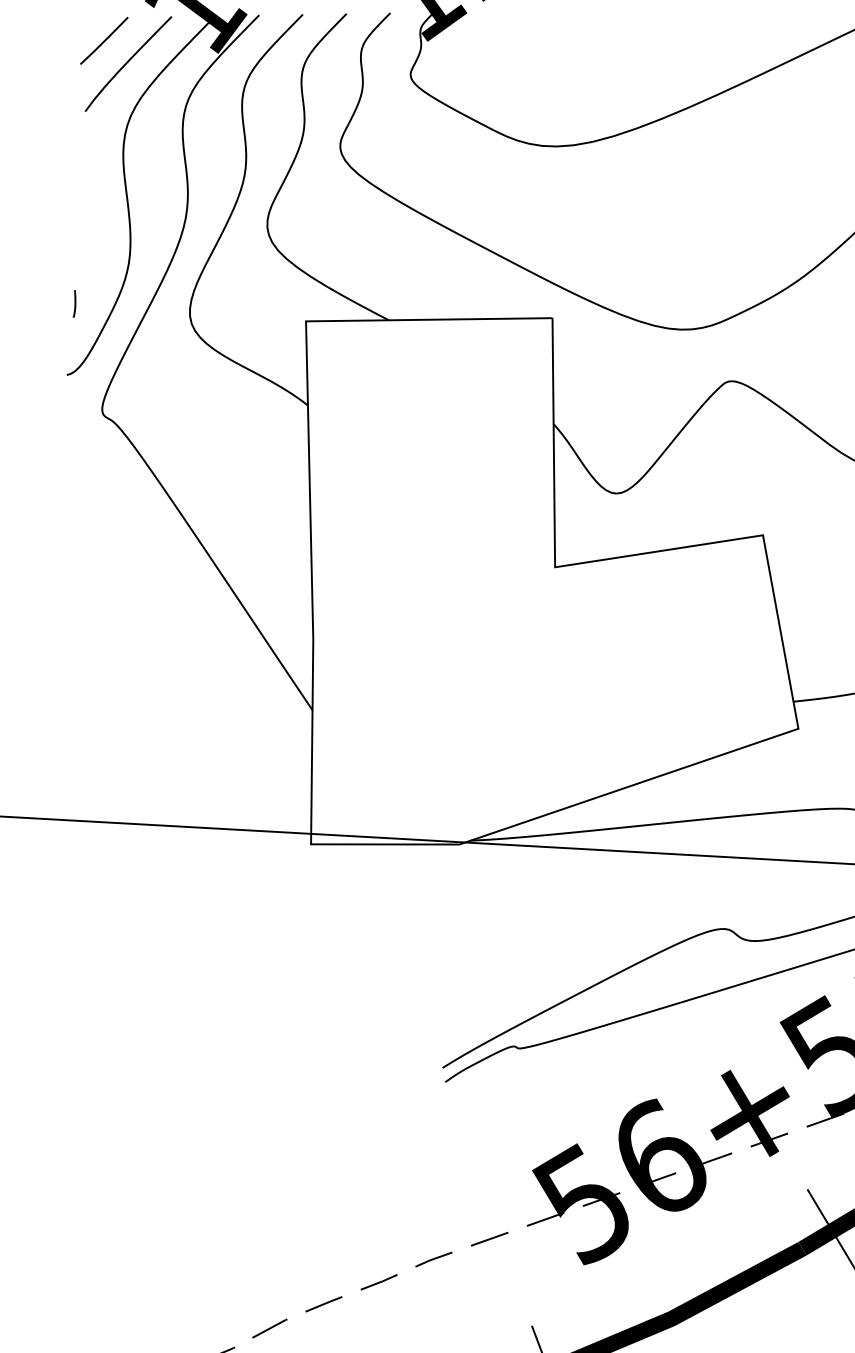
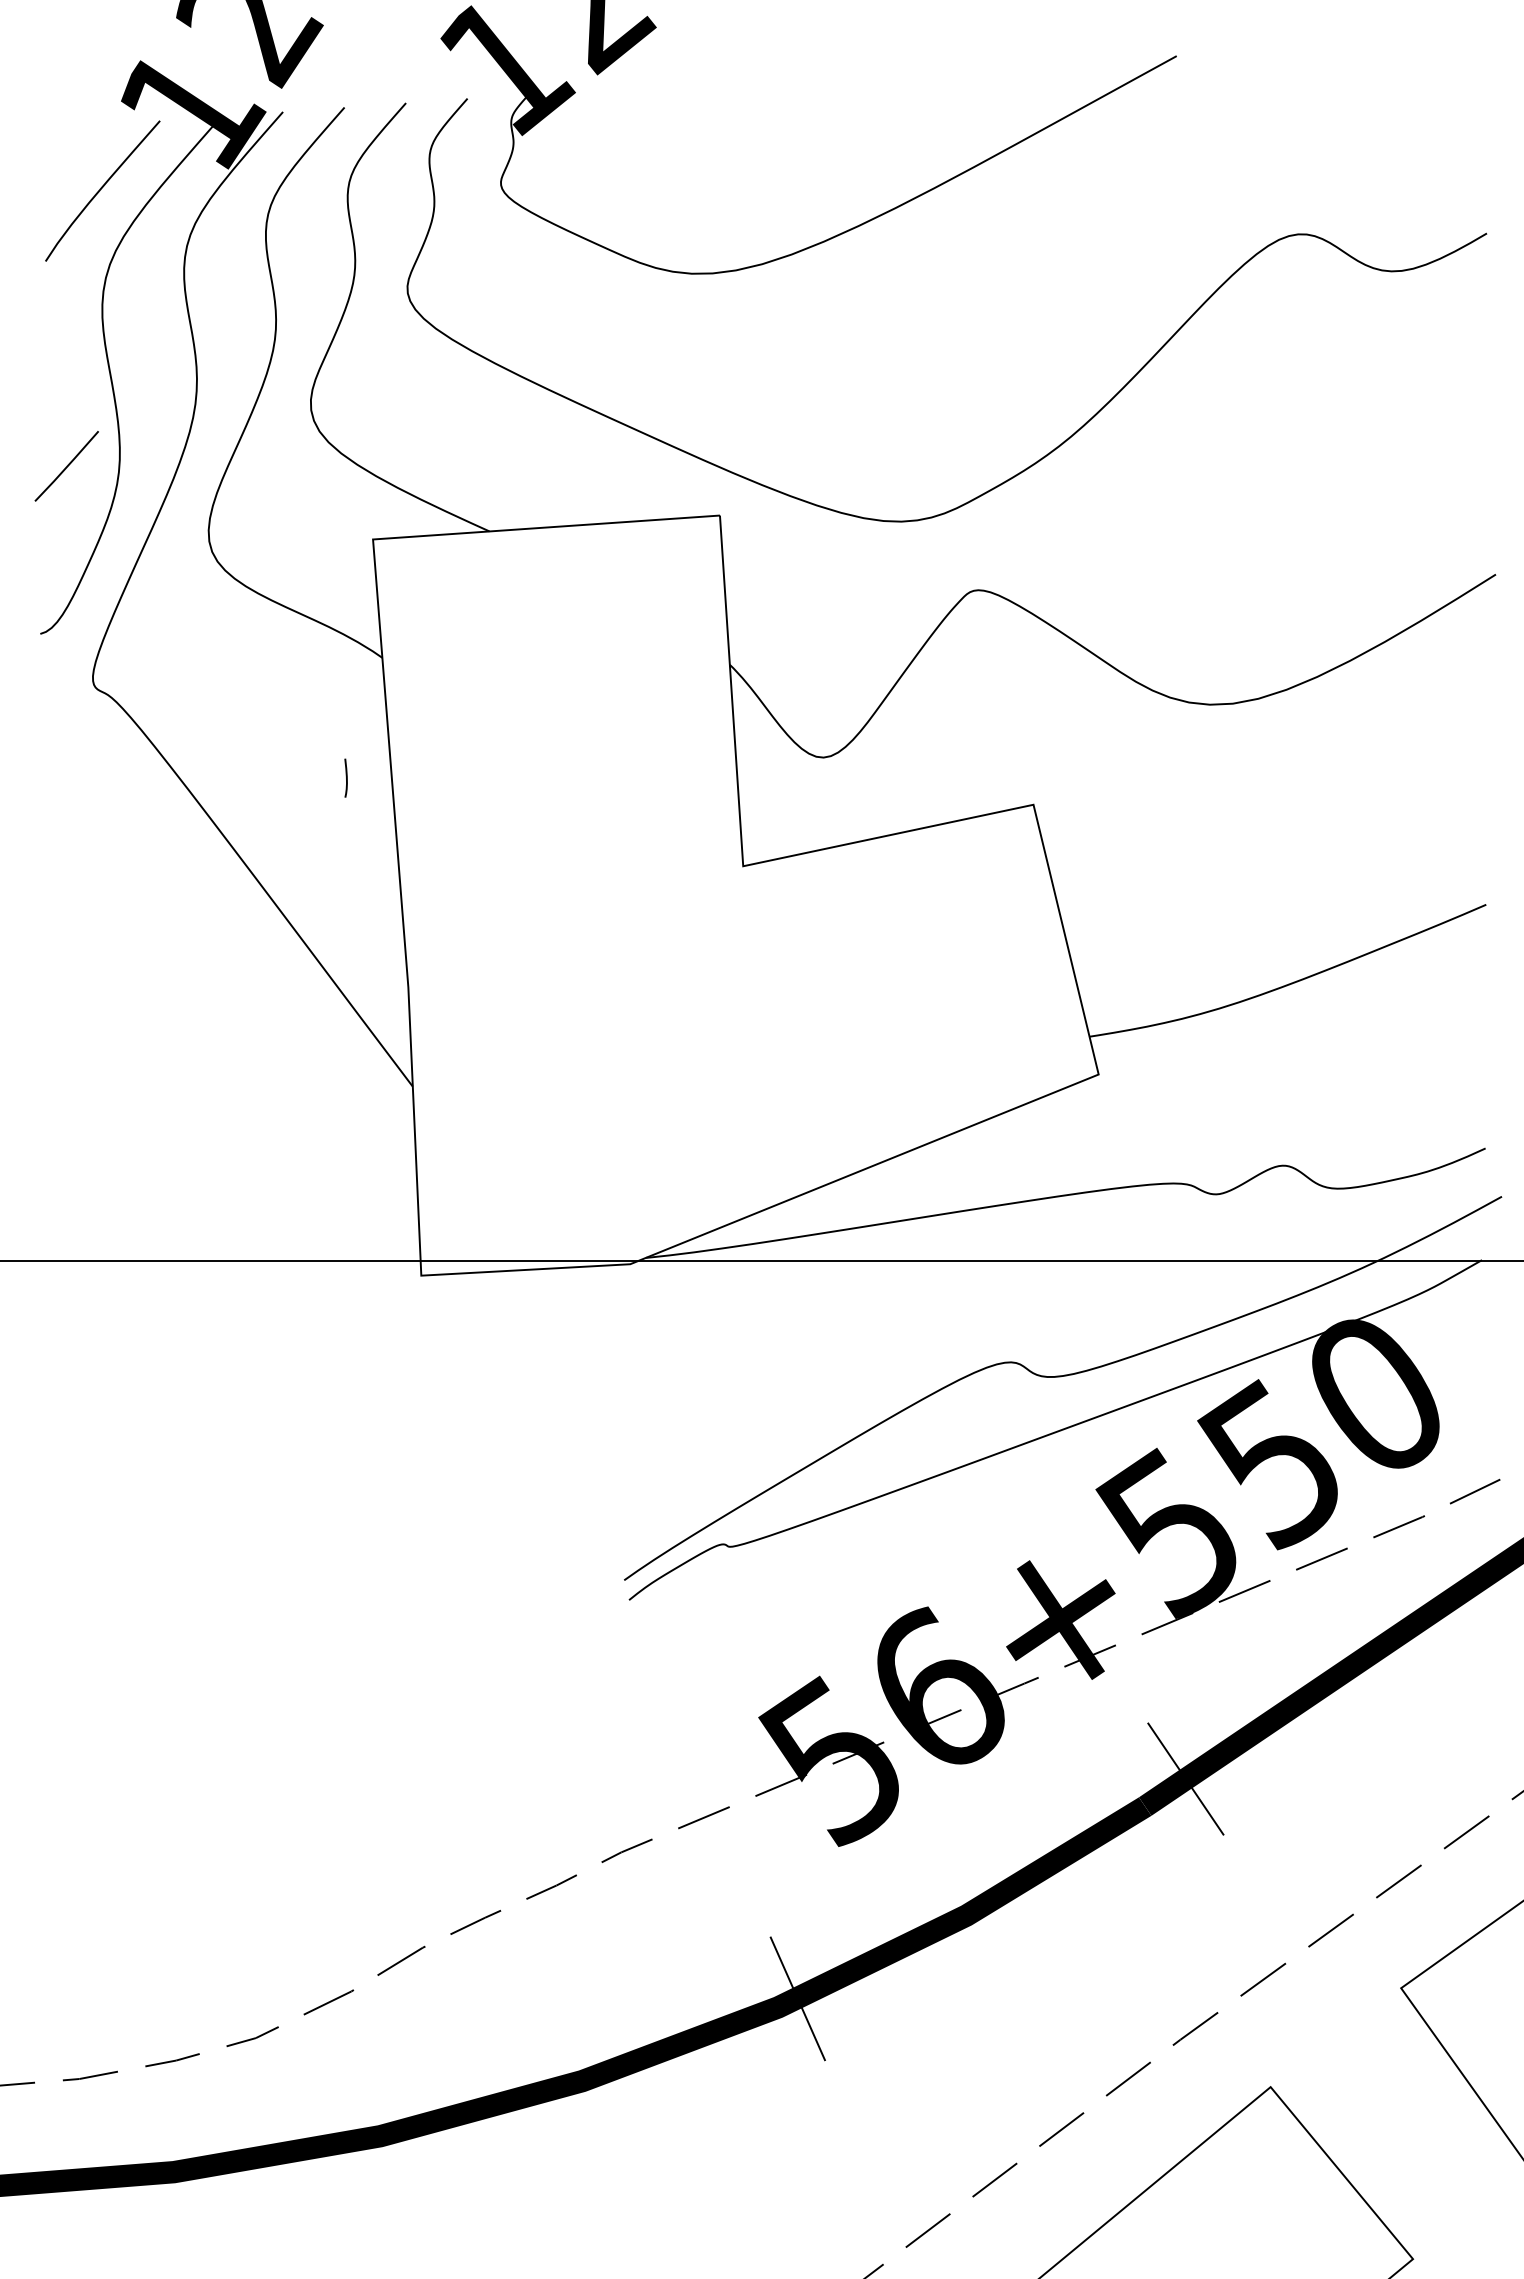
line: (104, 40) -> (66, 466), moved
curve: (74, 302) -> (345, 776), moved

